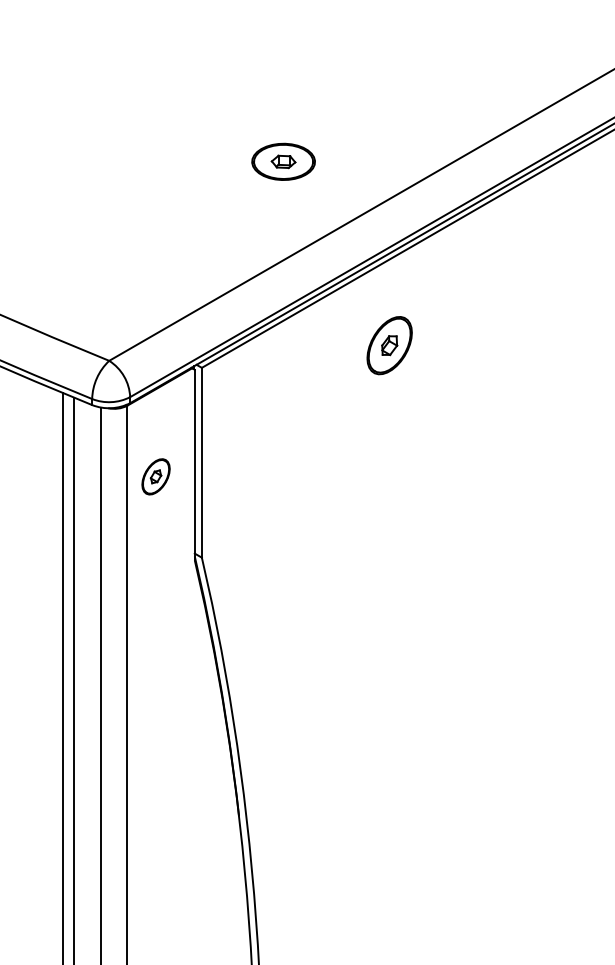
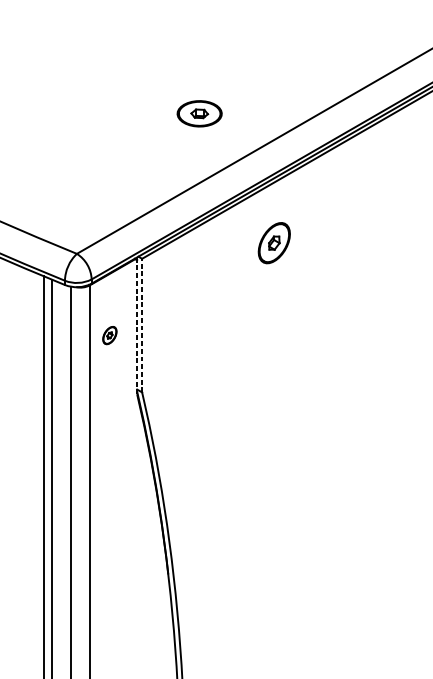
line: (201, 462) -> (141, 325), solid -> dashed
line: (194, 464) -> (136, 326), solid -> dashed
part: (155, 476) -> (109, 335), size x0.7

